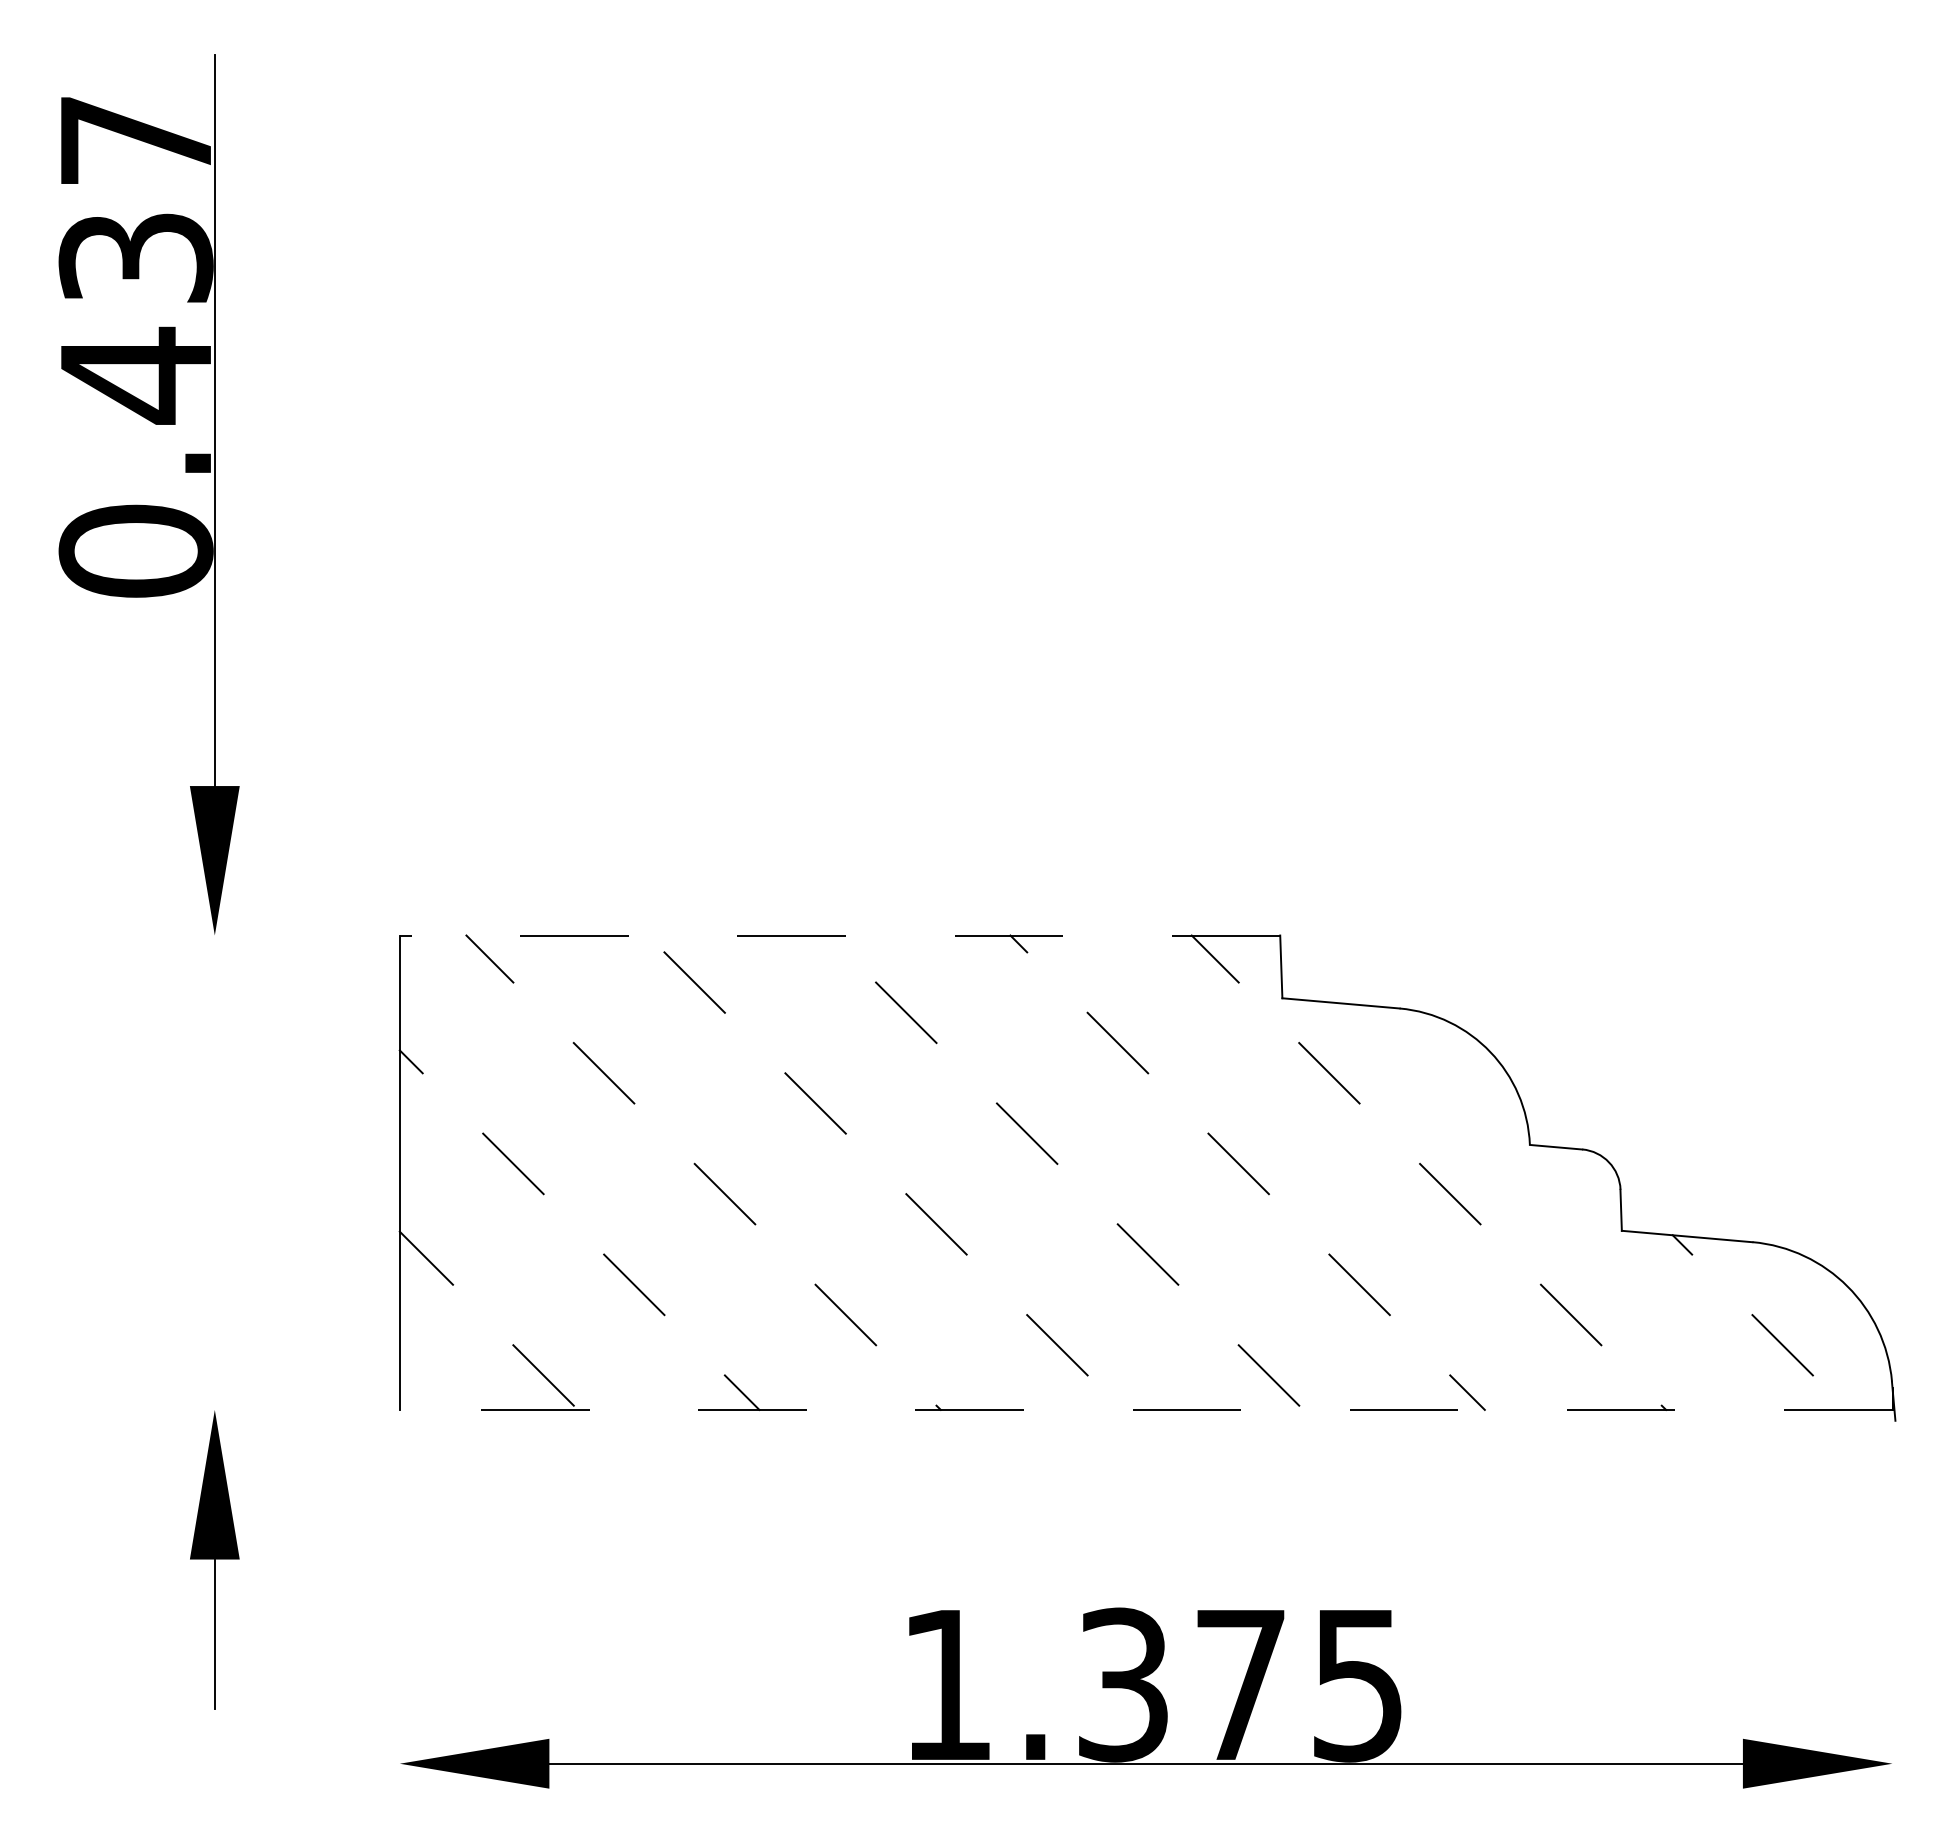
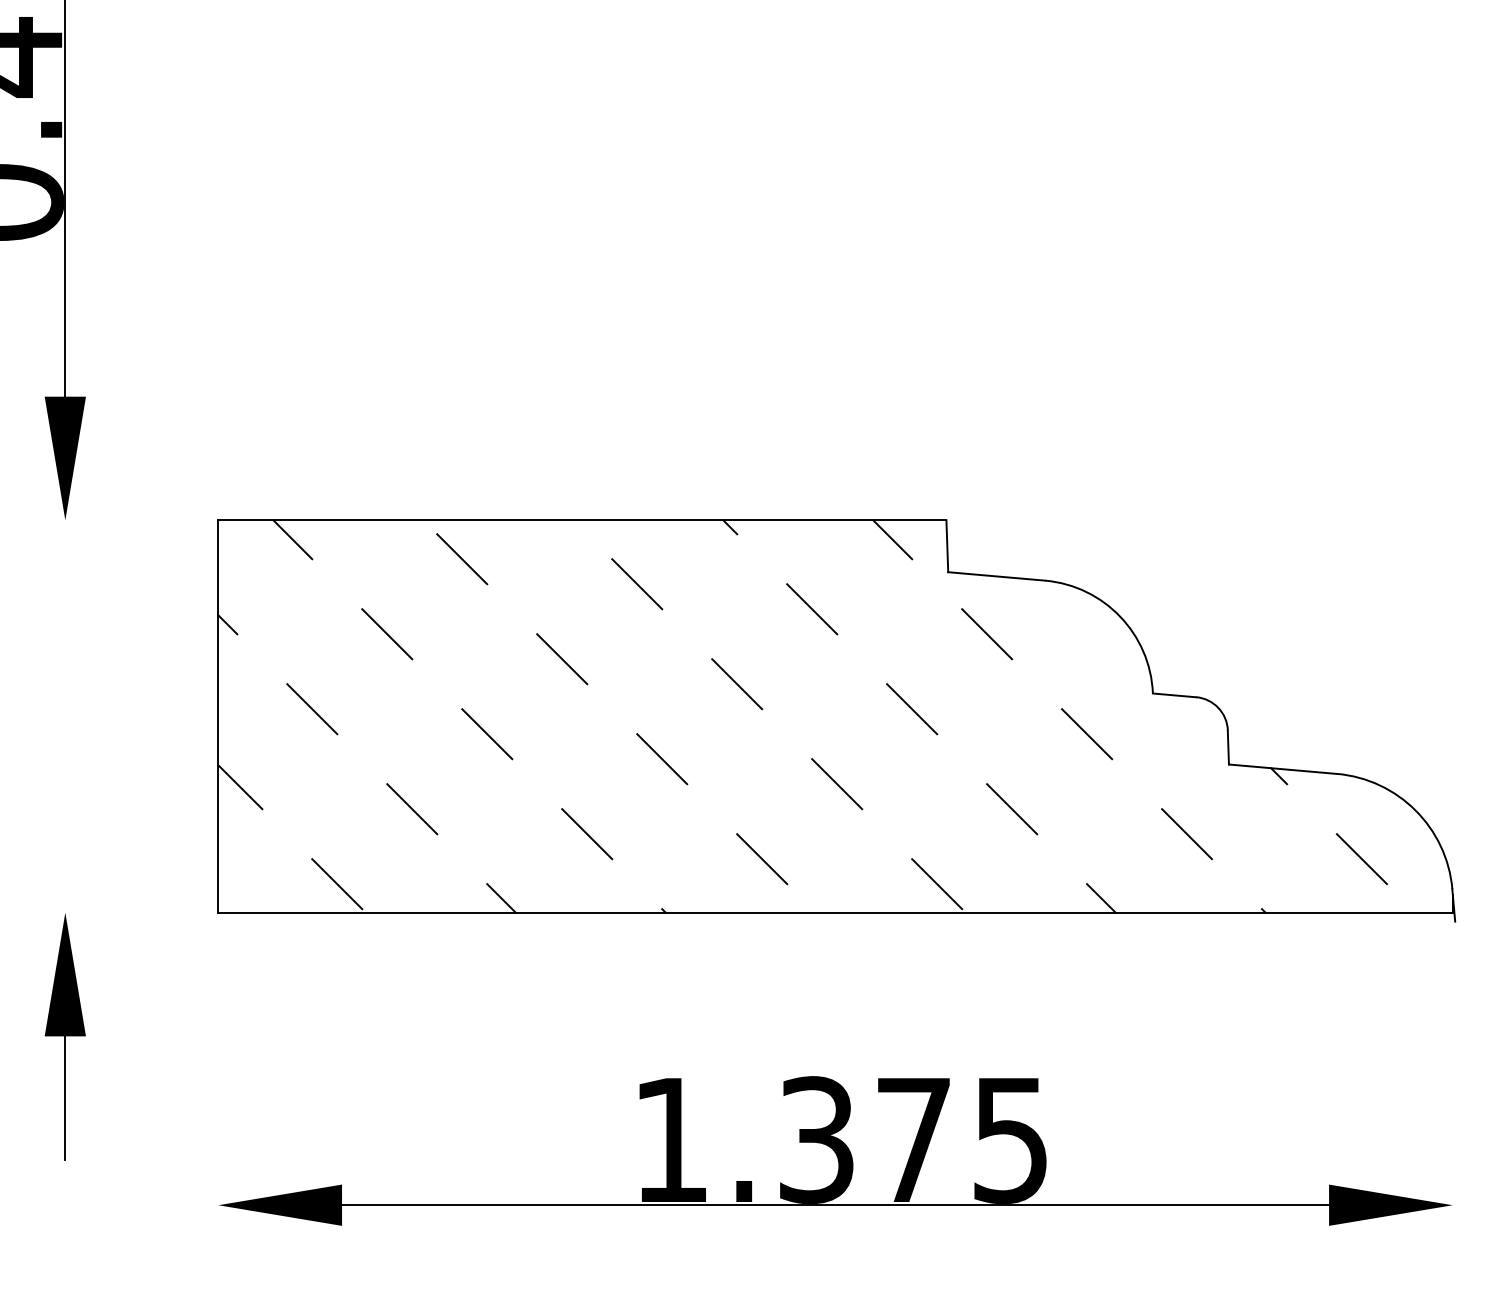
line: (839, 935) -> (581, 520), dashed -> solid
line: (1145, 1409) -> (835, 912), dashed -> solid

